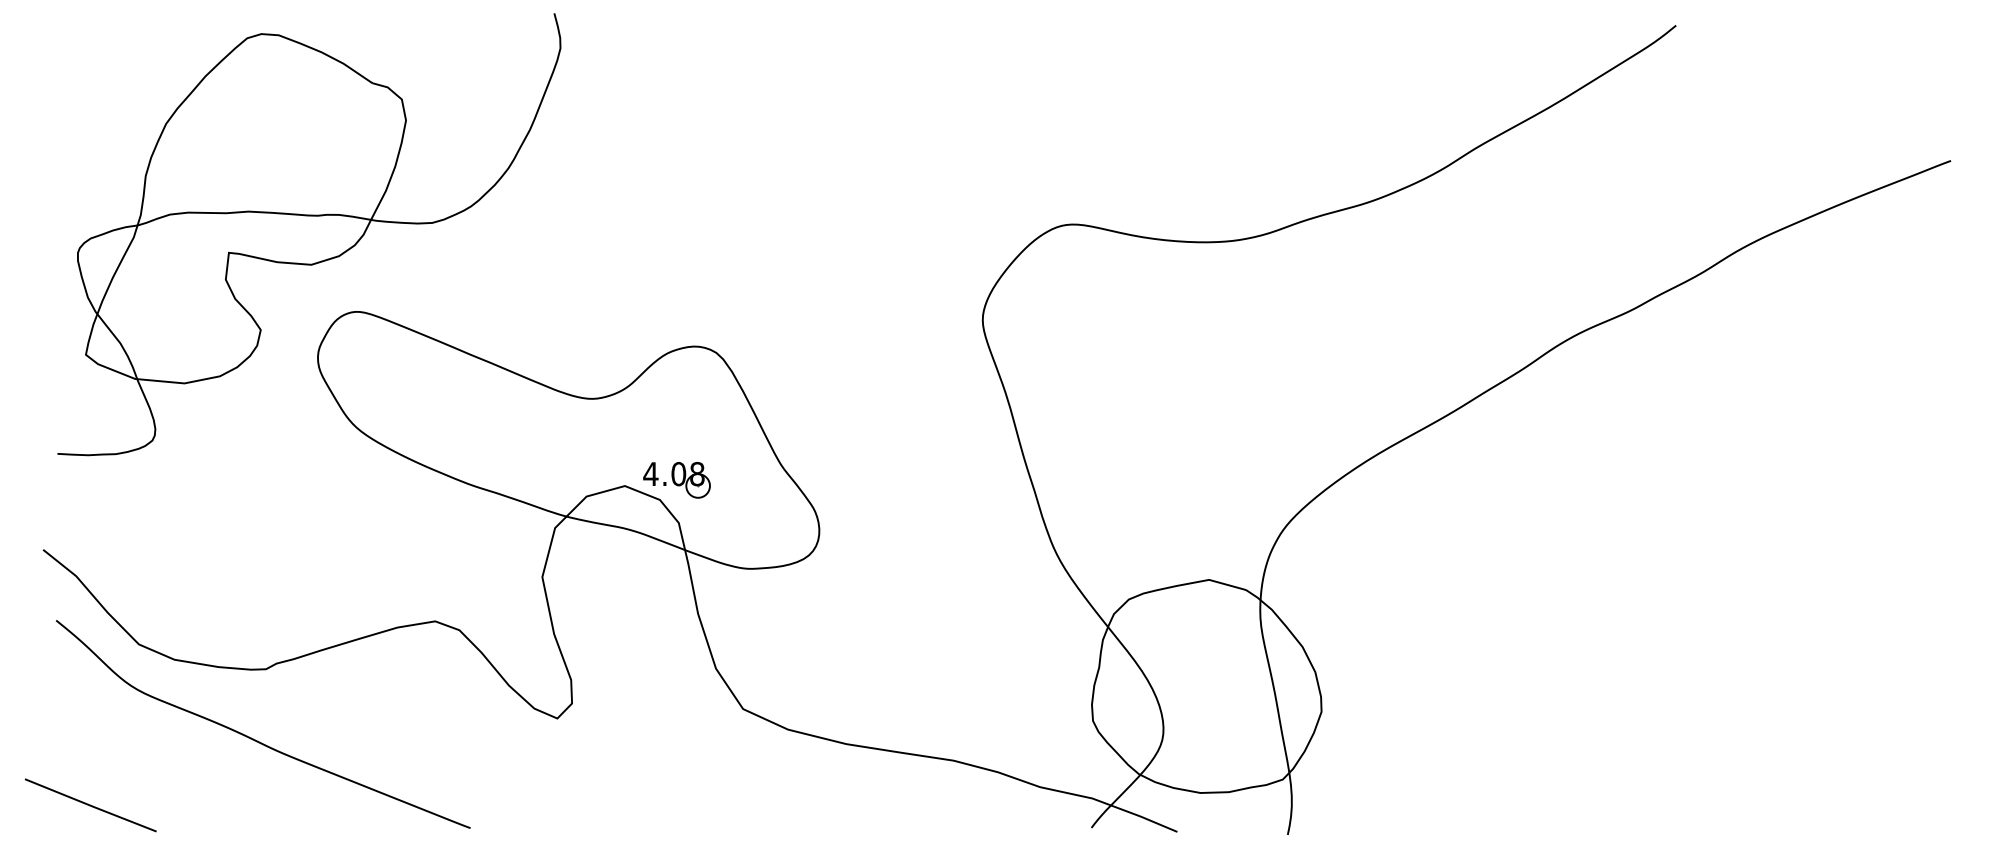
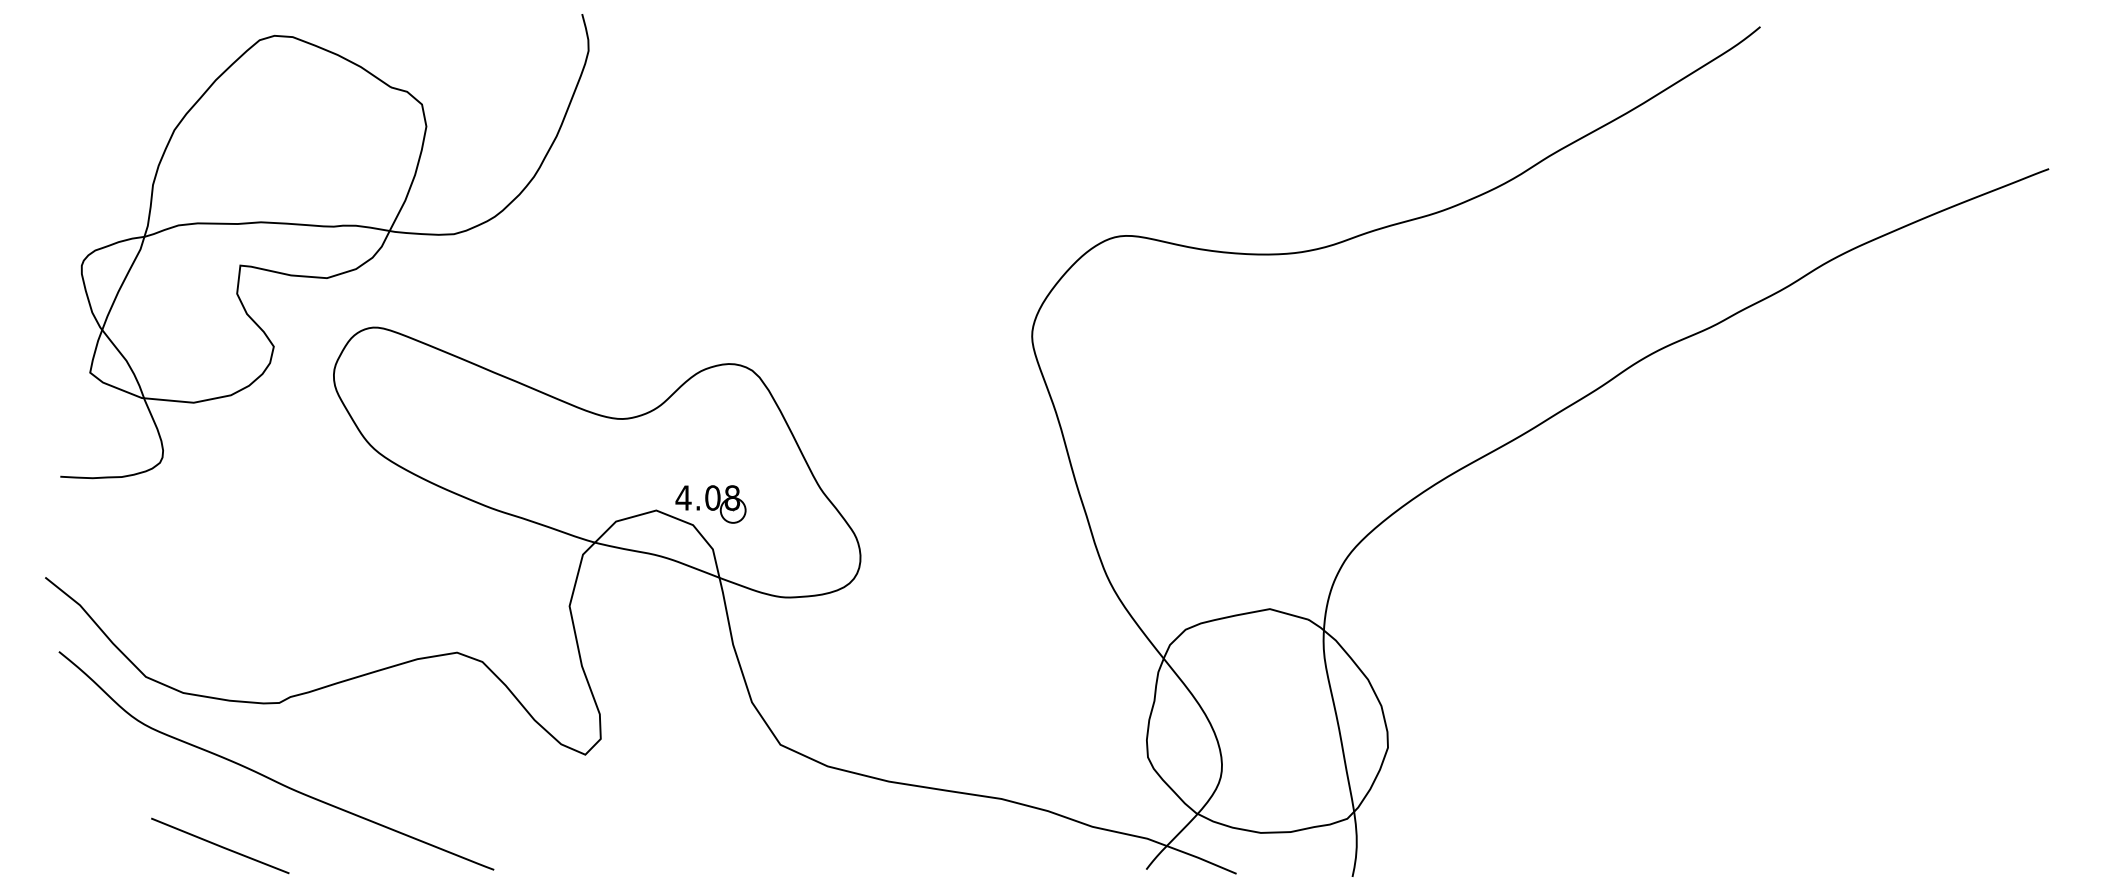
line: (90, 804) -> (220, 845), moved

